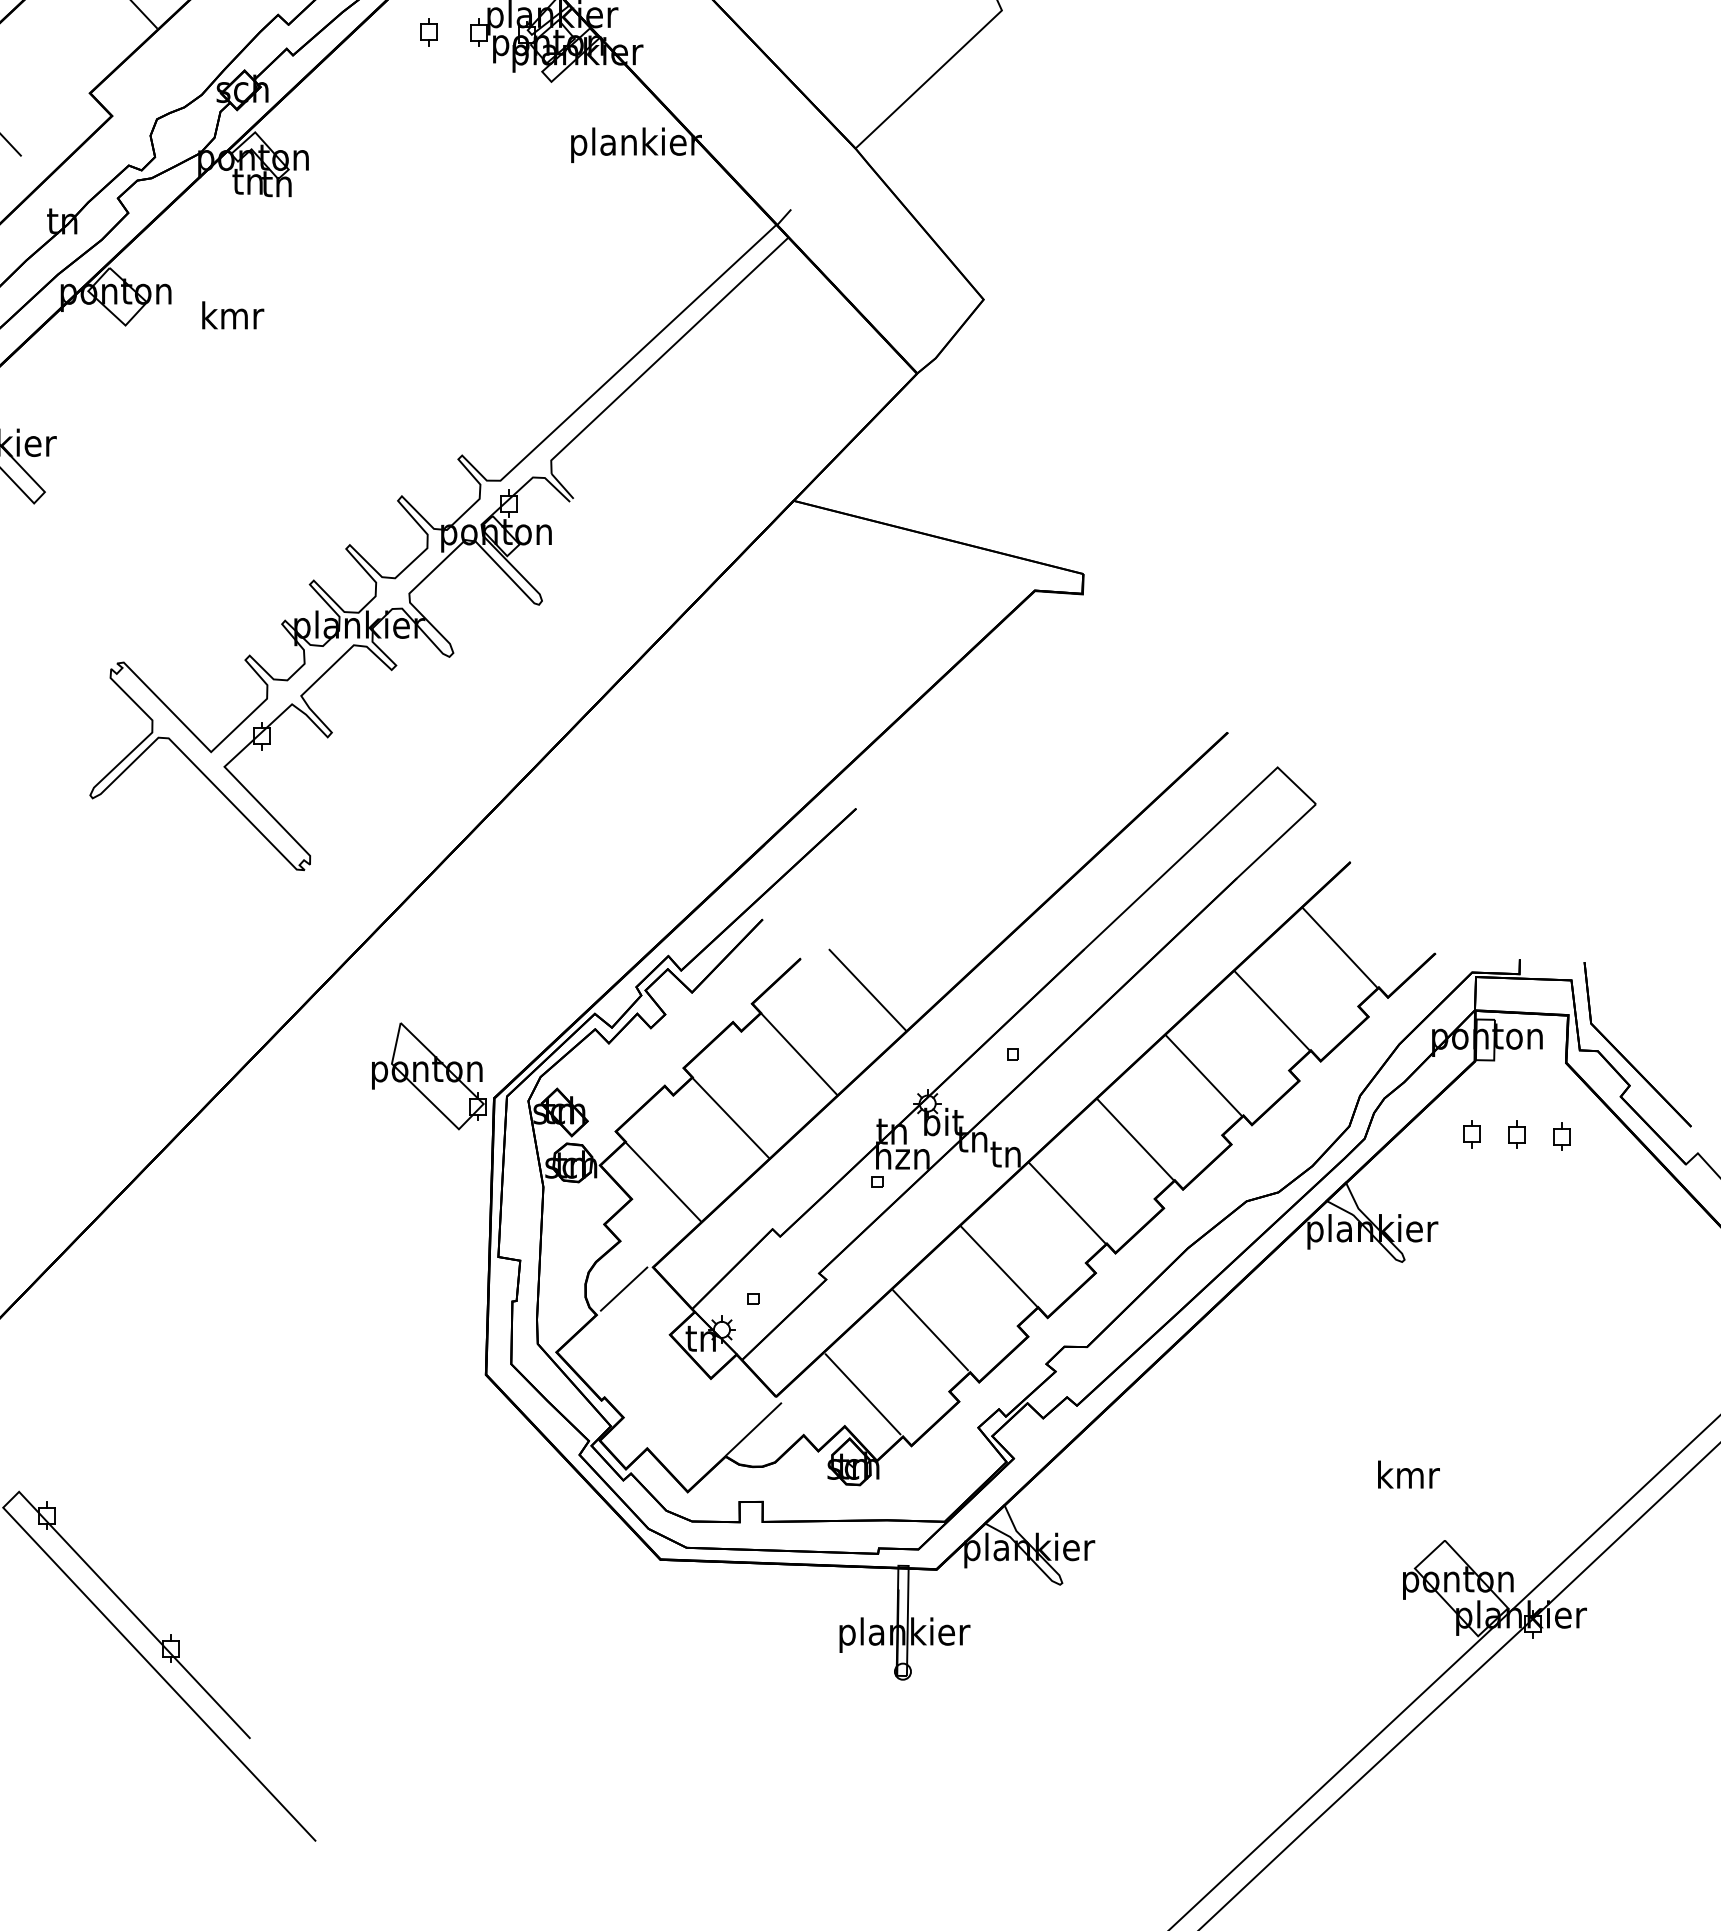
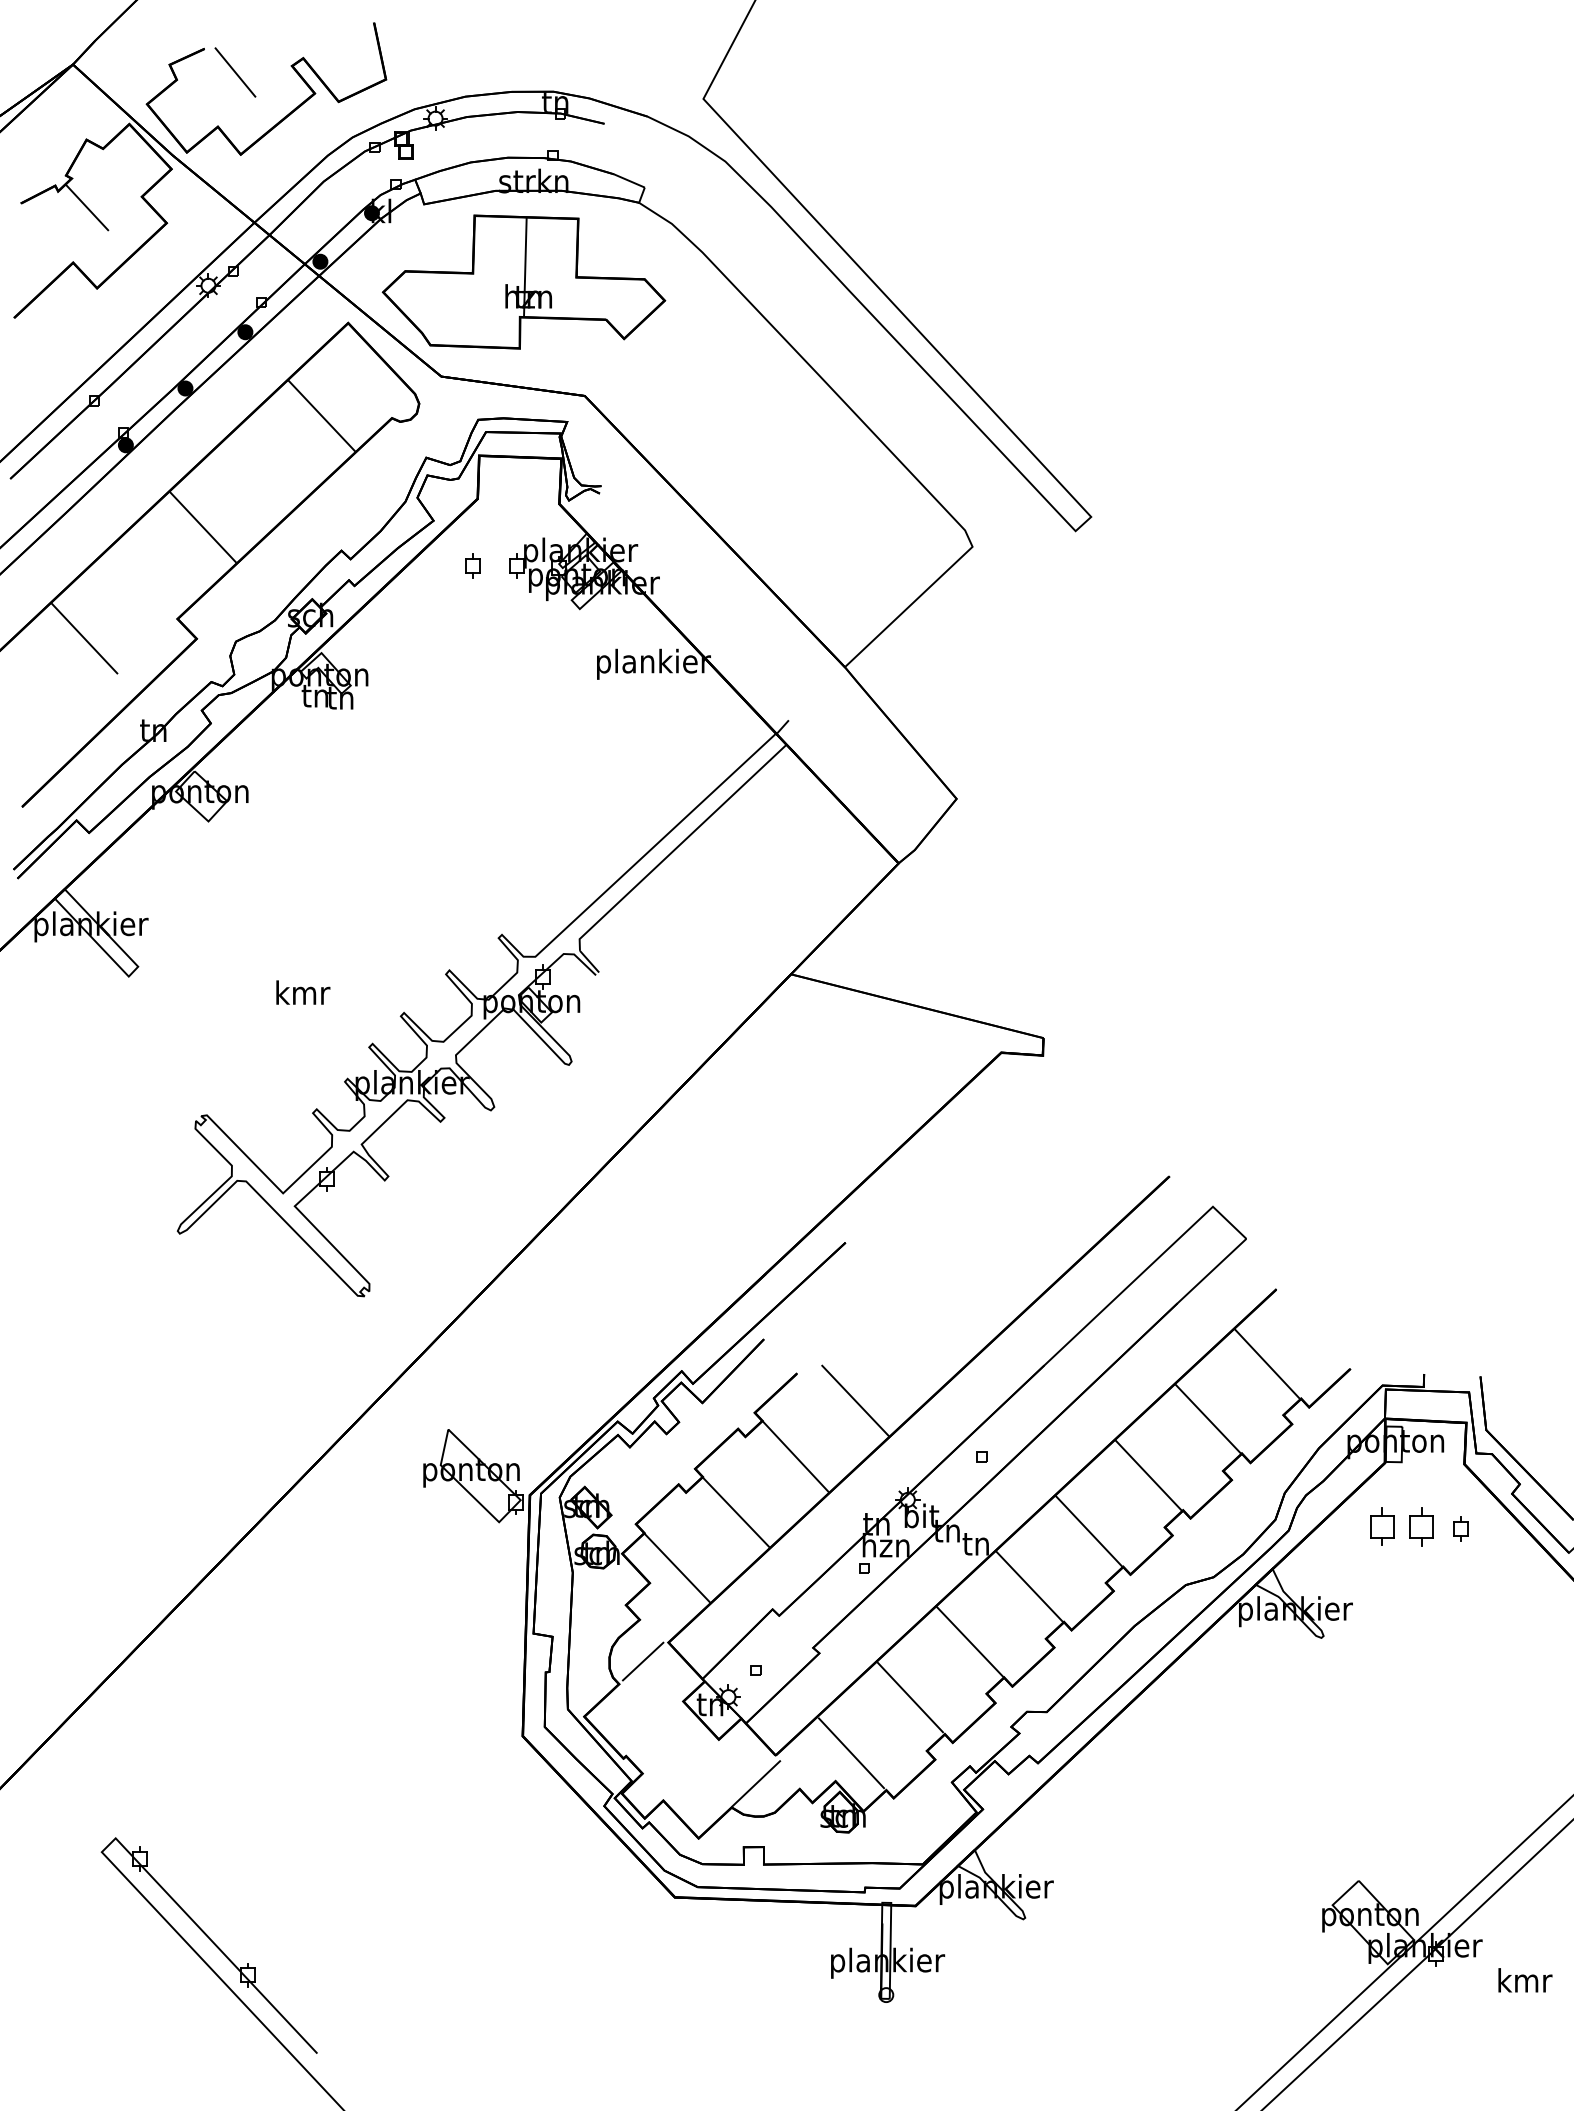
text: (233, 315) -> (303, 992), moved
part: (1470, 1134) -> (1381, 1526), size x1.6
part: (1515, 1134) -> (1420, 1526), size x1.6
text: (1409, 1474) -> (1525, 1980), moved

